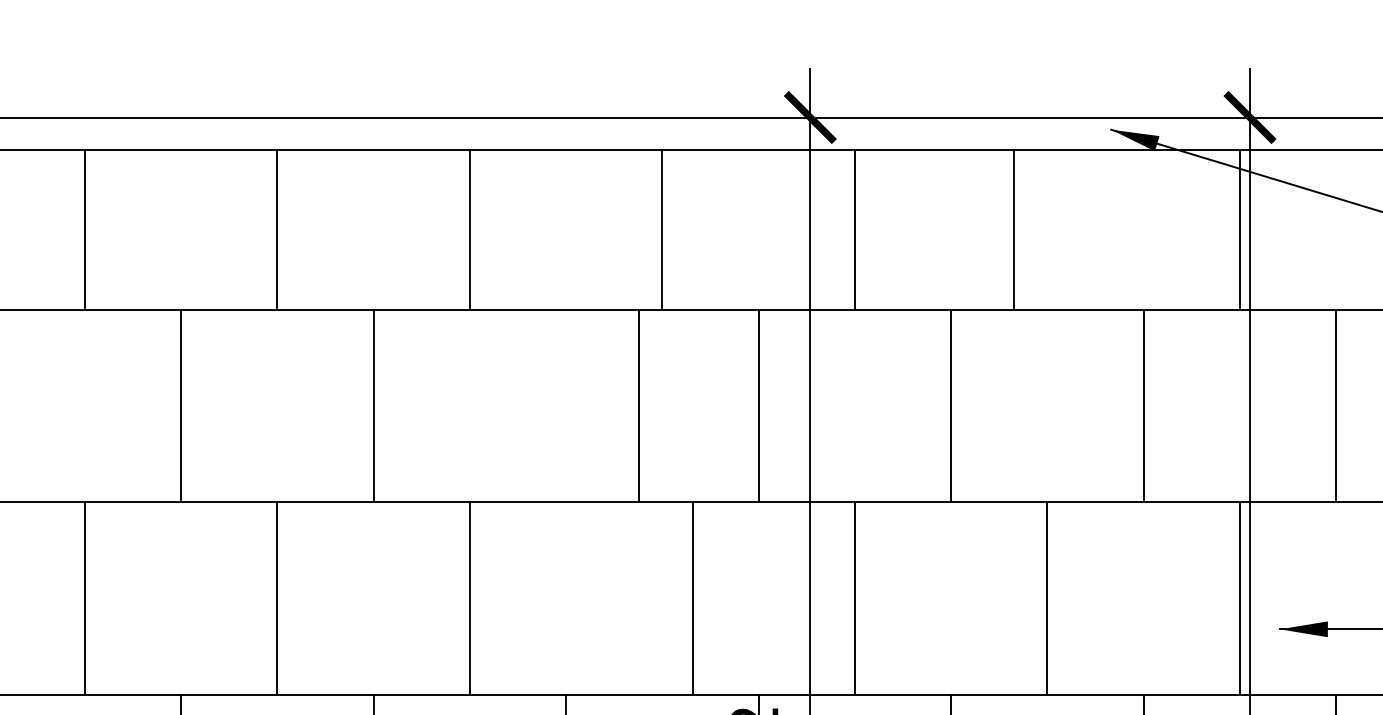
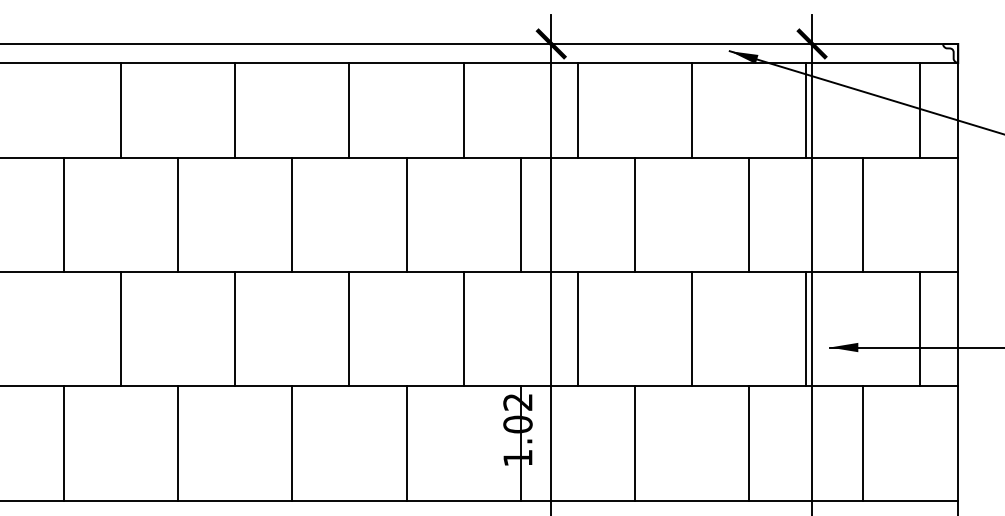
line: (1012, 229) -> (691, 110), moved
line: (638, 406) -> (406, 215), moved
line: (692, 598) -> (463, 329), moved

